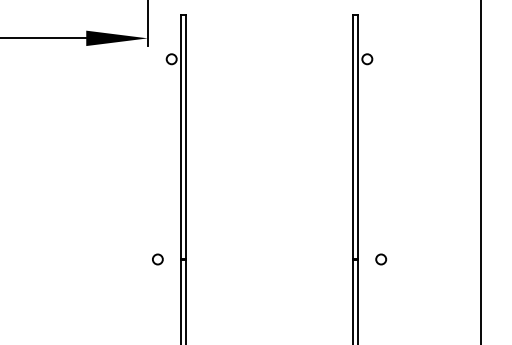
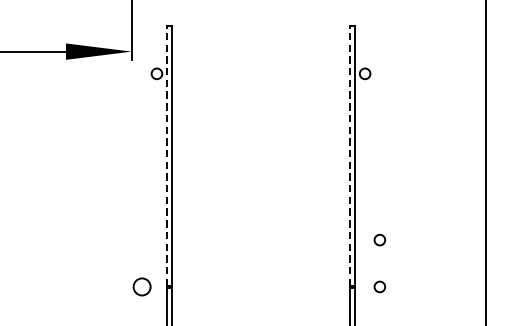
line: (180, 136) -> (166, 156), solid -> dashed
line: (353, 136) -> (350, 156), solid -> dashed
circle: (381, 215) -> (380, 240), added
circle: (157, 259) -> (141, 286), size x1.6

